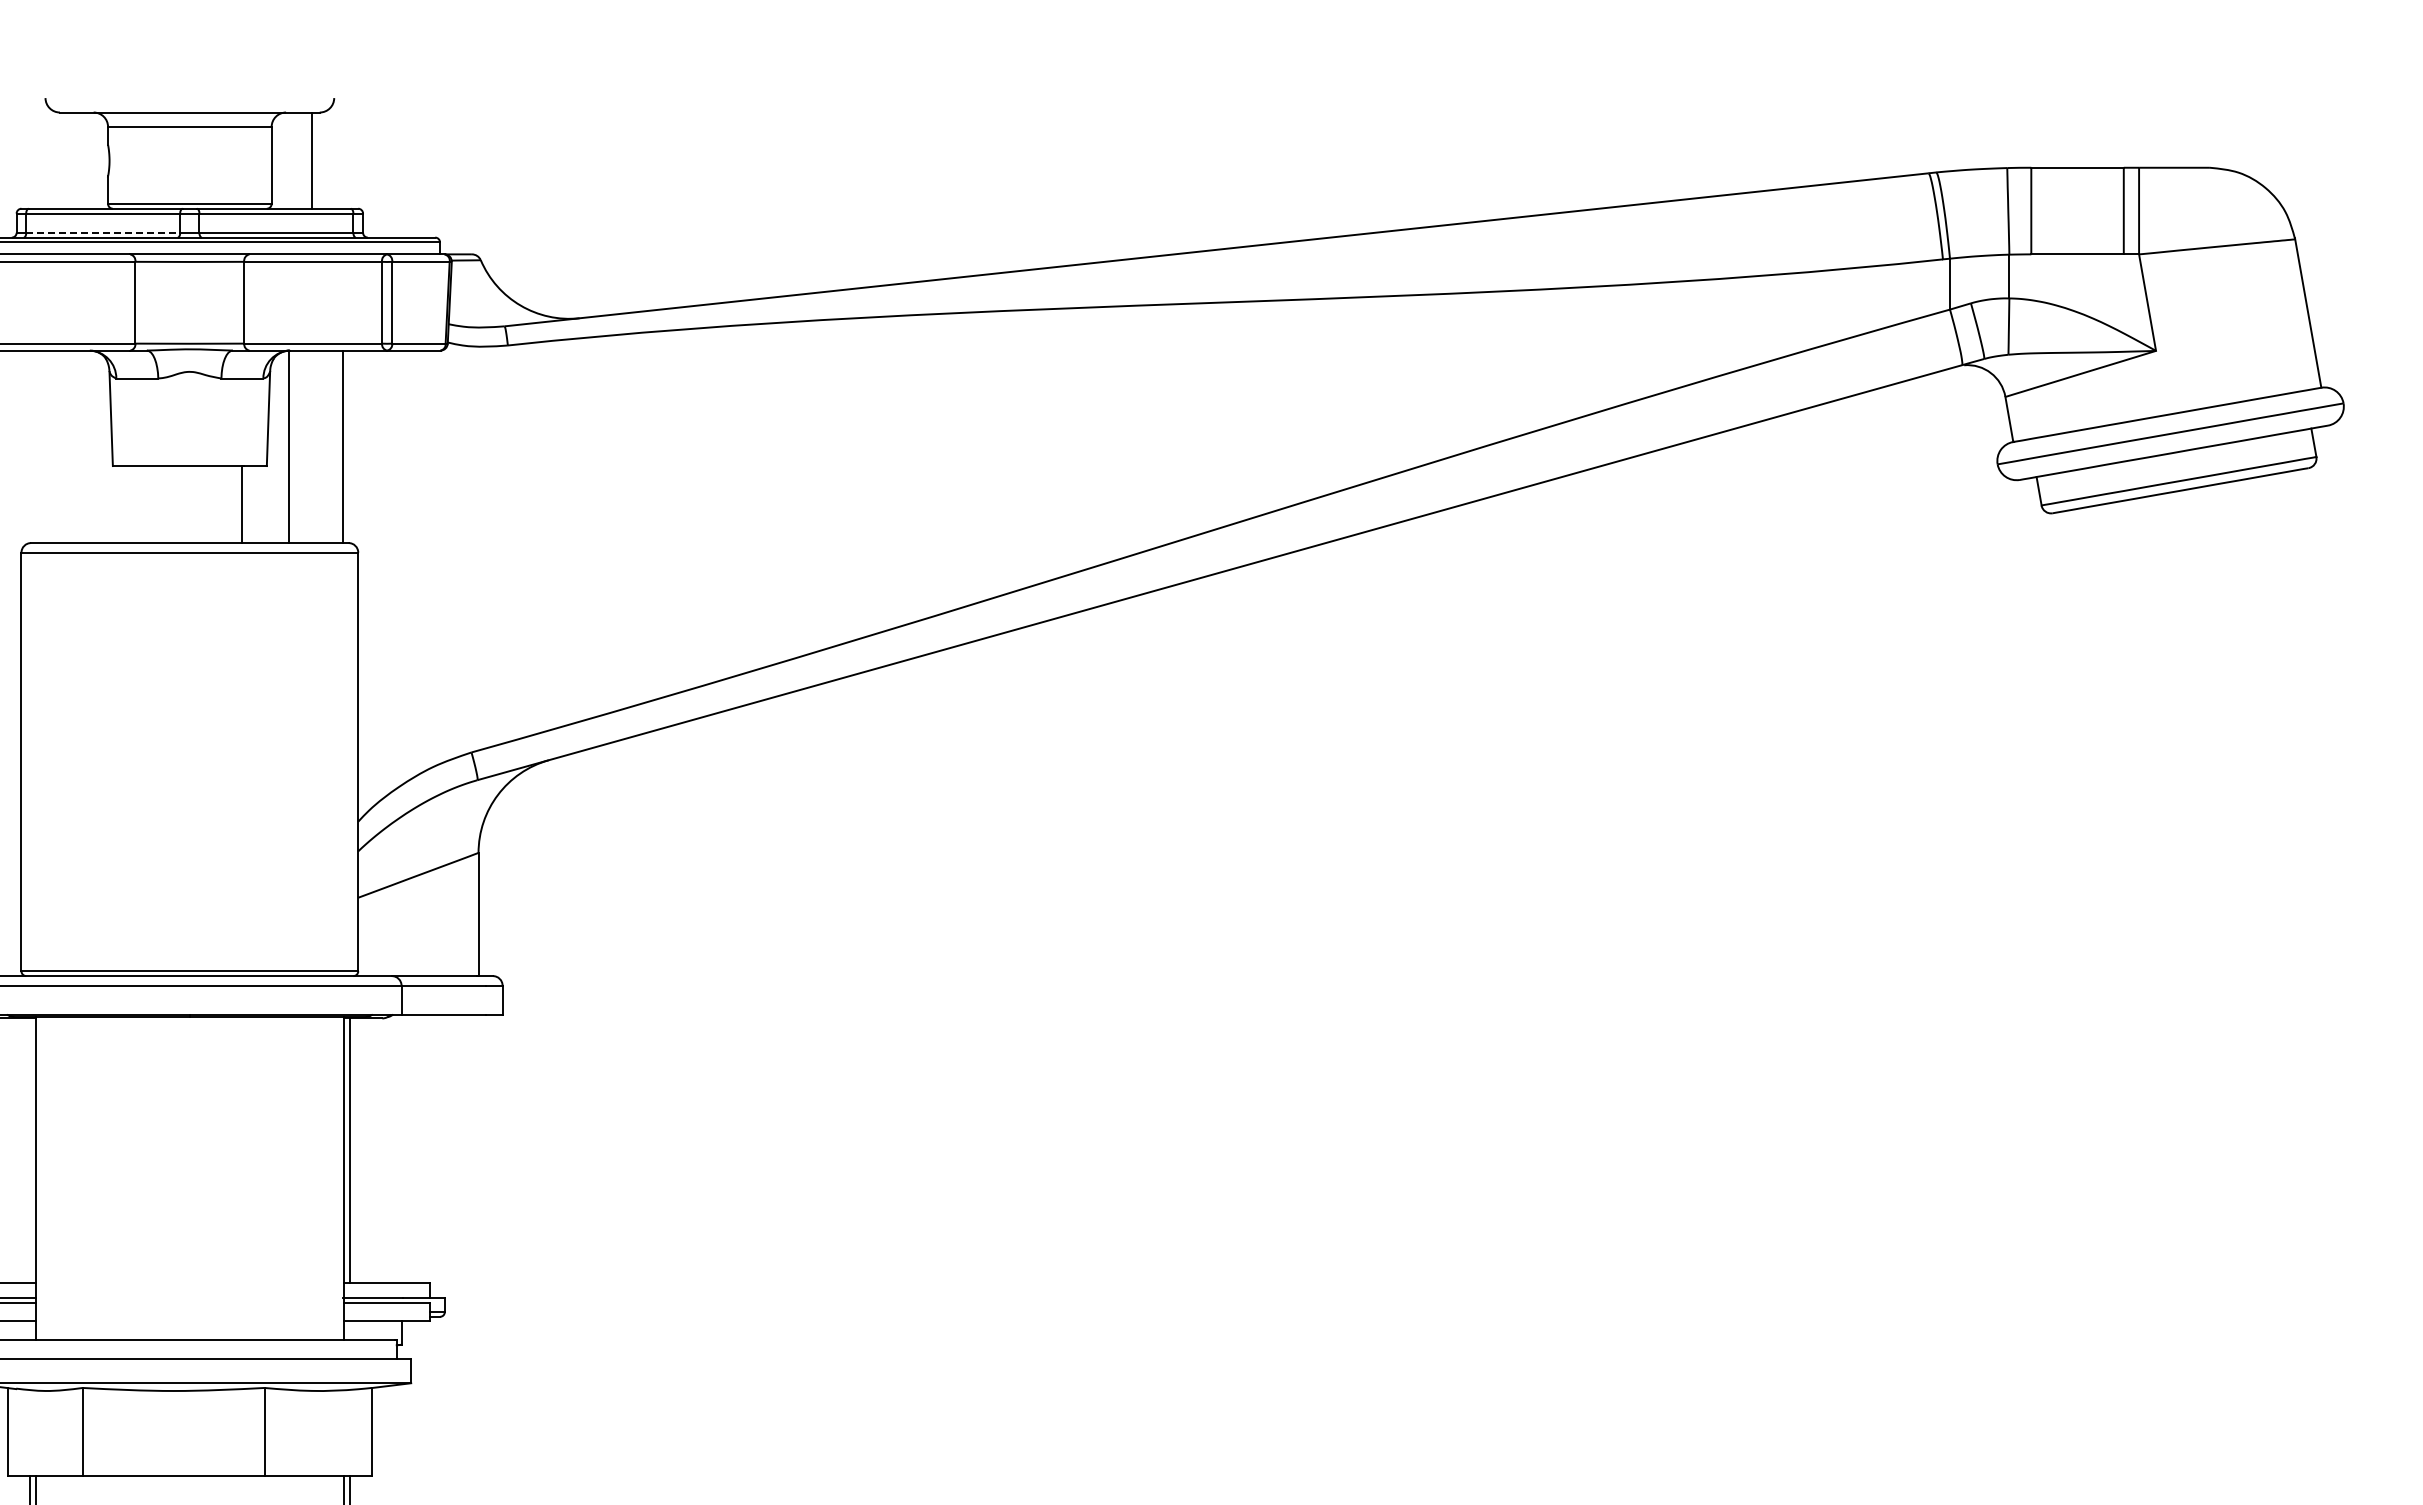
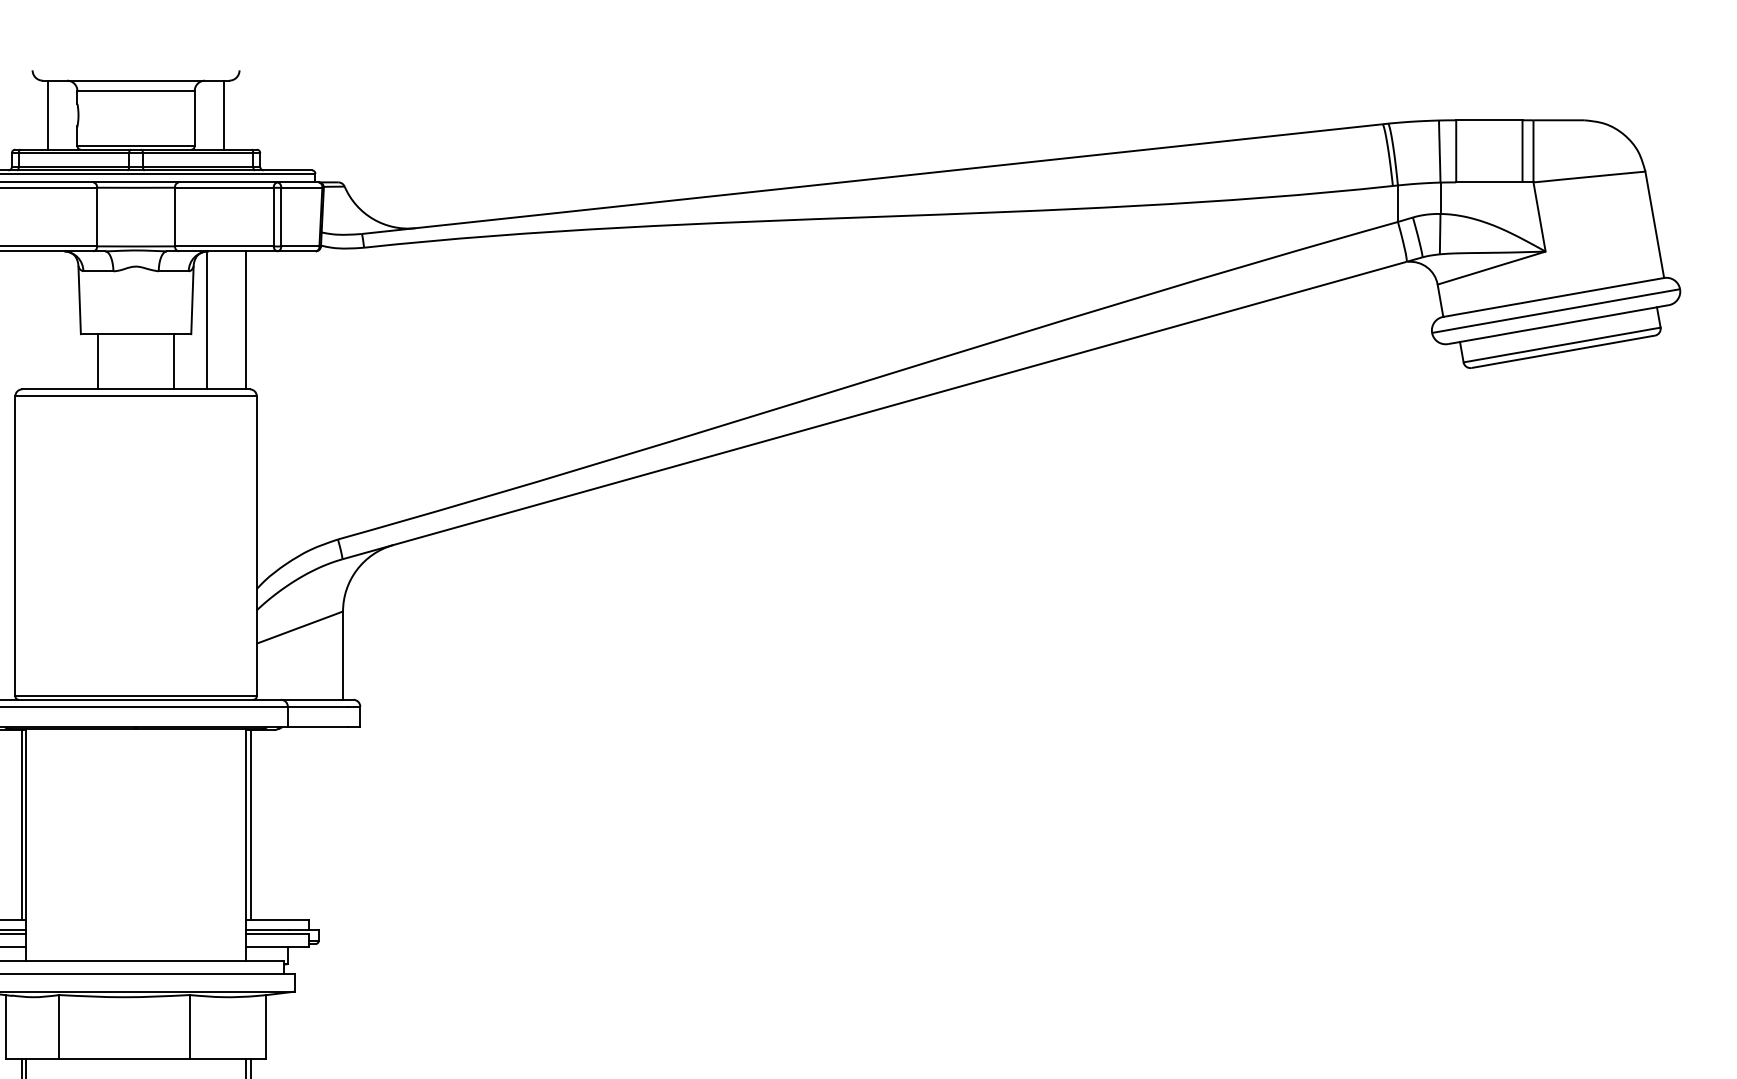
line: (67, 160) -> (48, 115), added
line: (103, 232) -> (74, 166), dashed -> solid
line: (137, 504) -> (98, 361), added
line: (30, 1150) -> (21, 824), added

